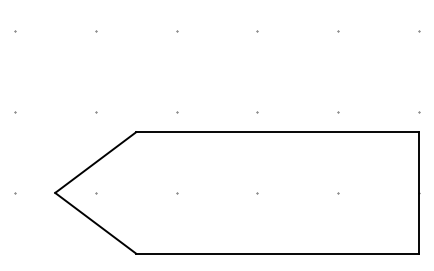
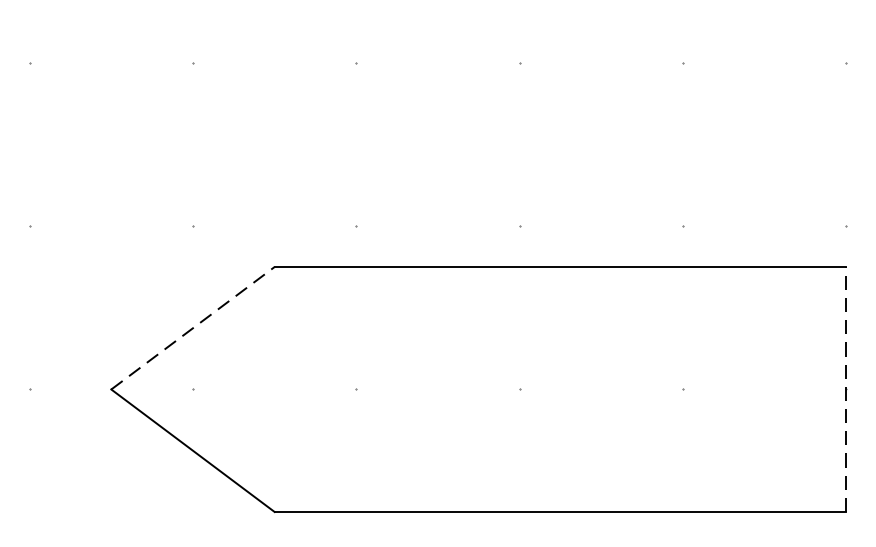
line: (95, 162) -> (192, 328), solid -> dashed
line: (419, 192) -> (846, 388), solid -> dashed

